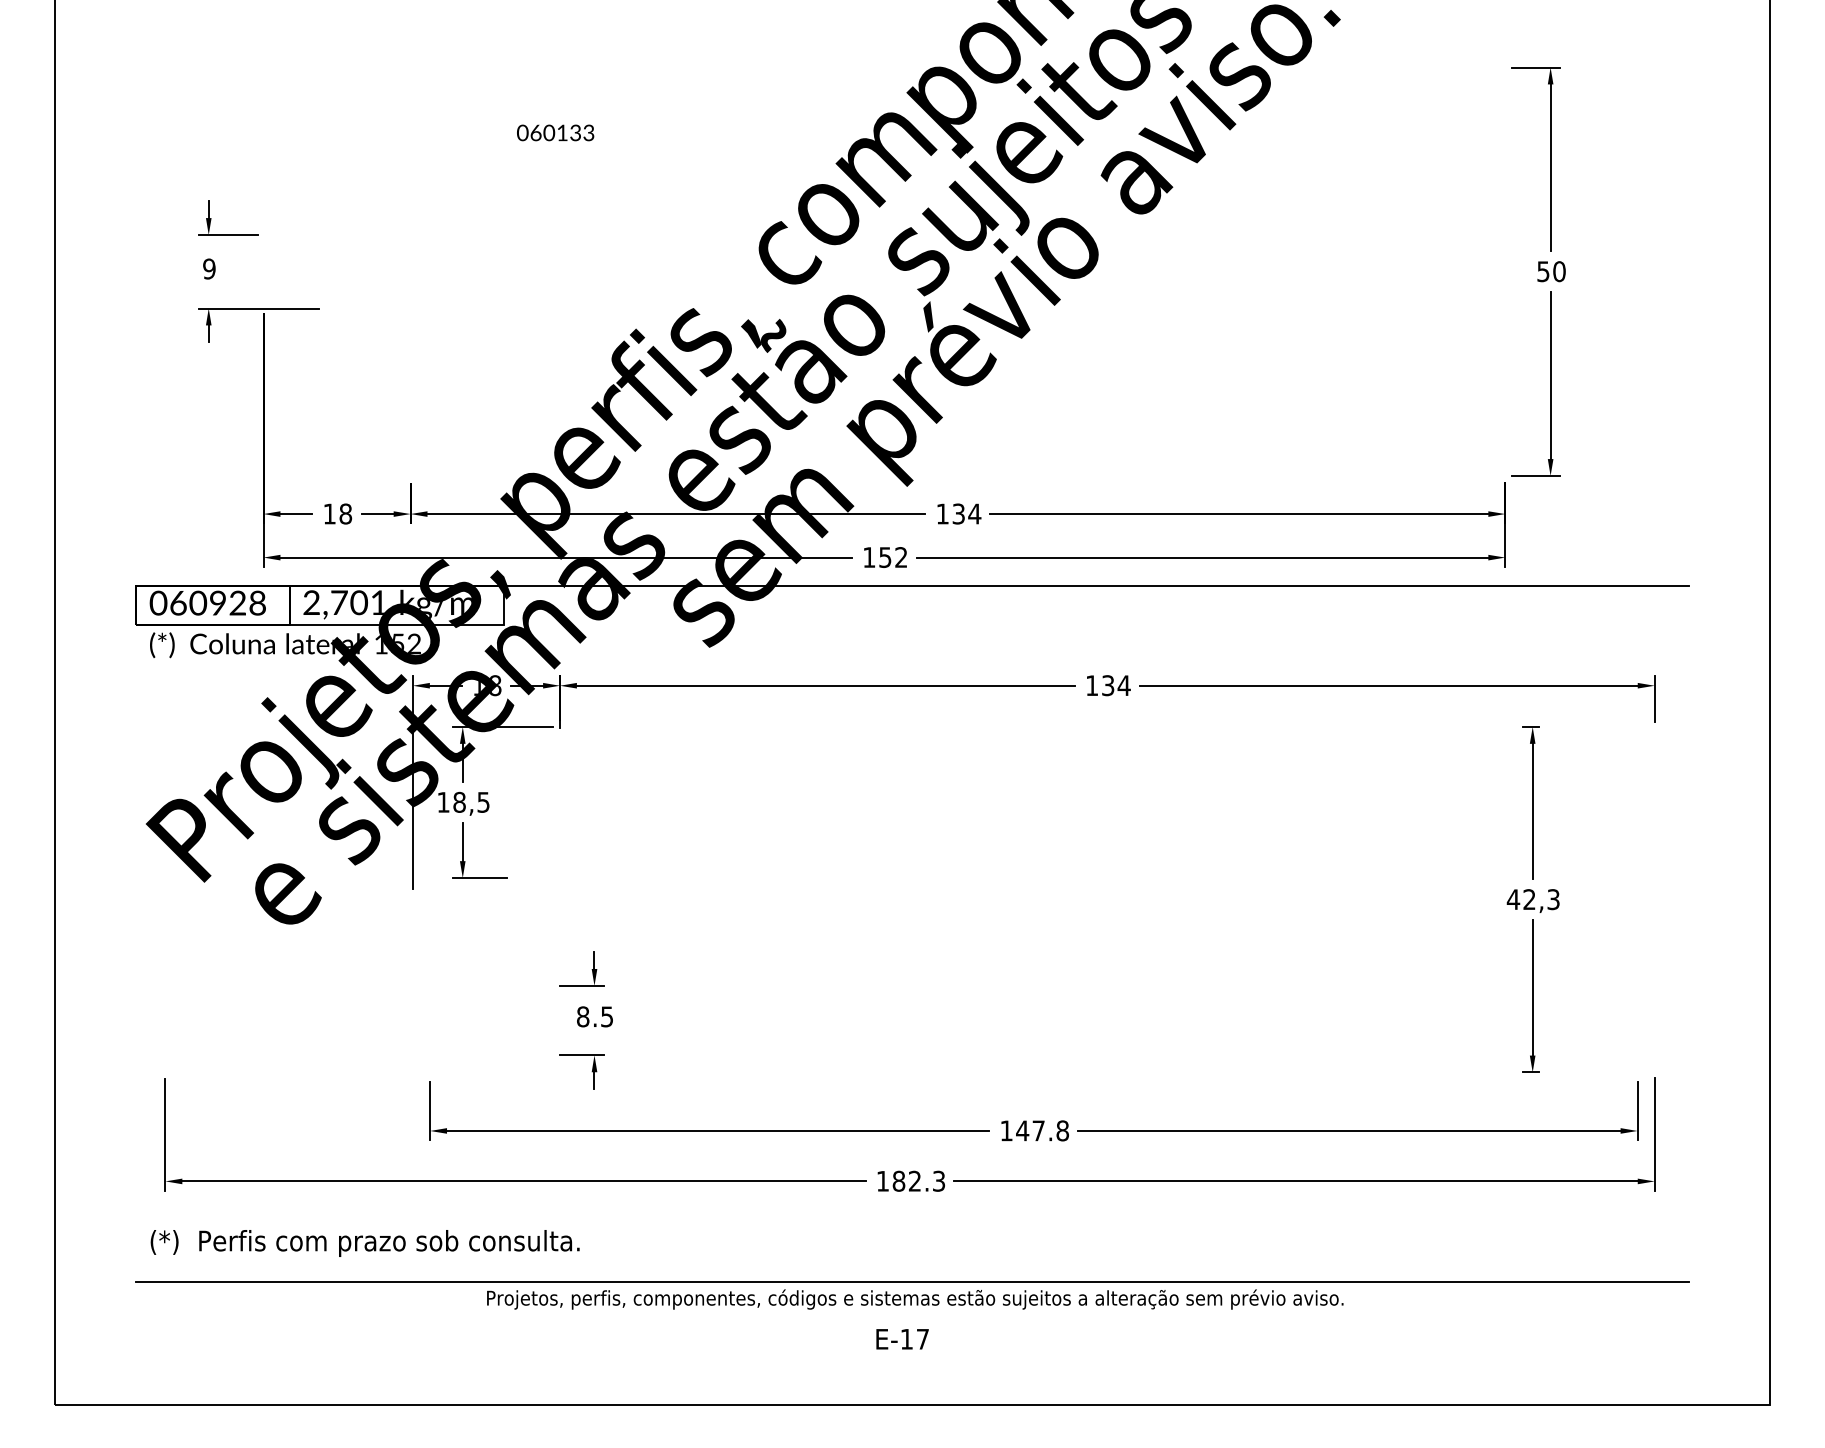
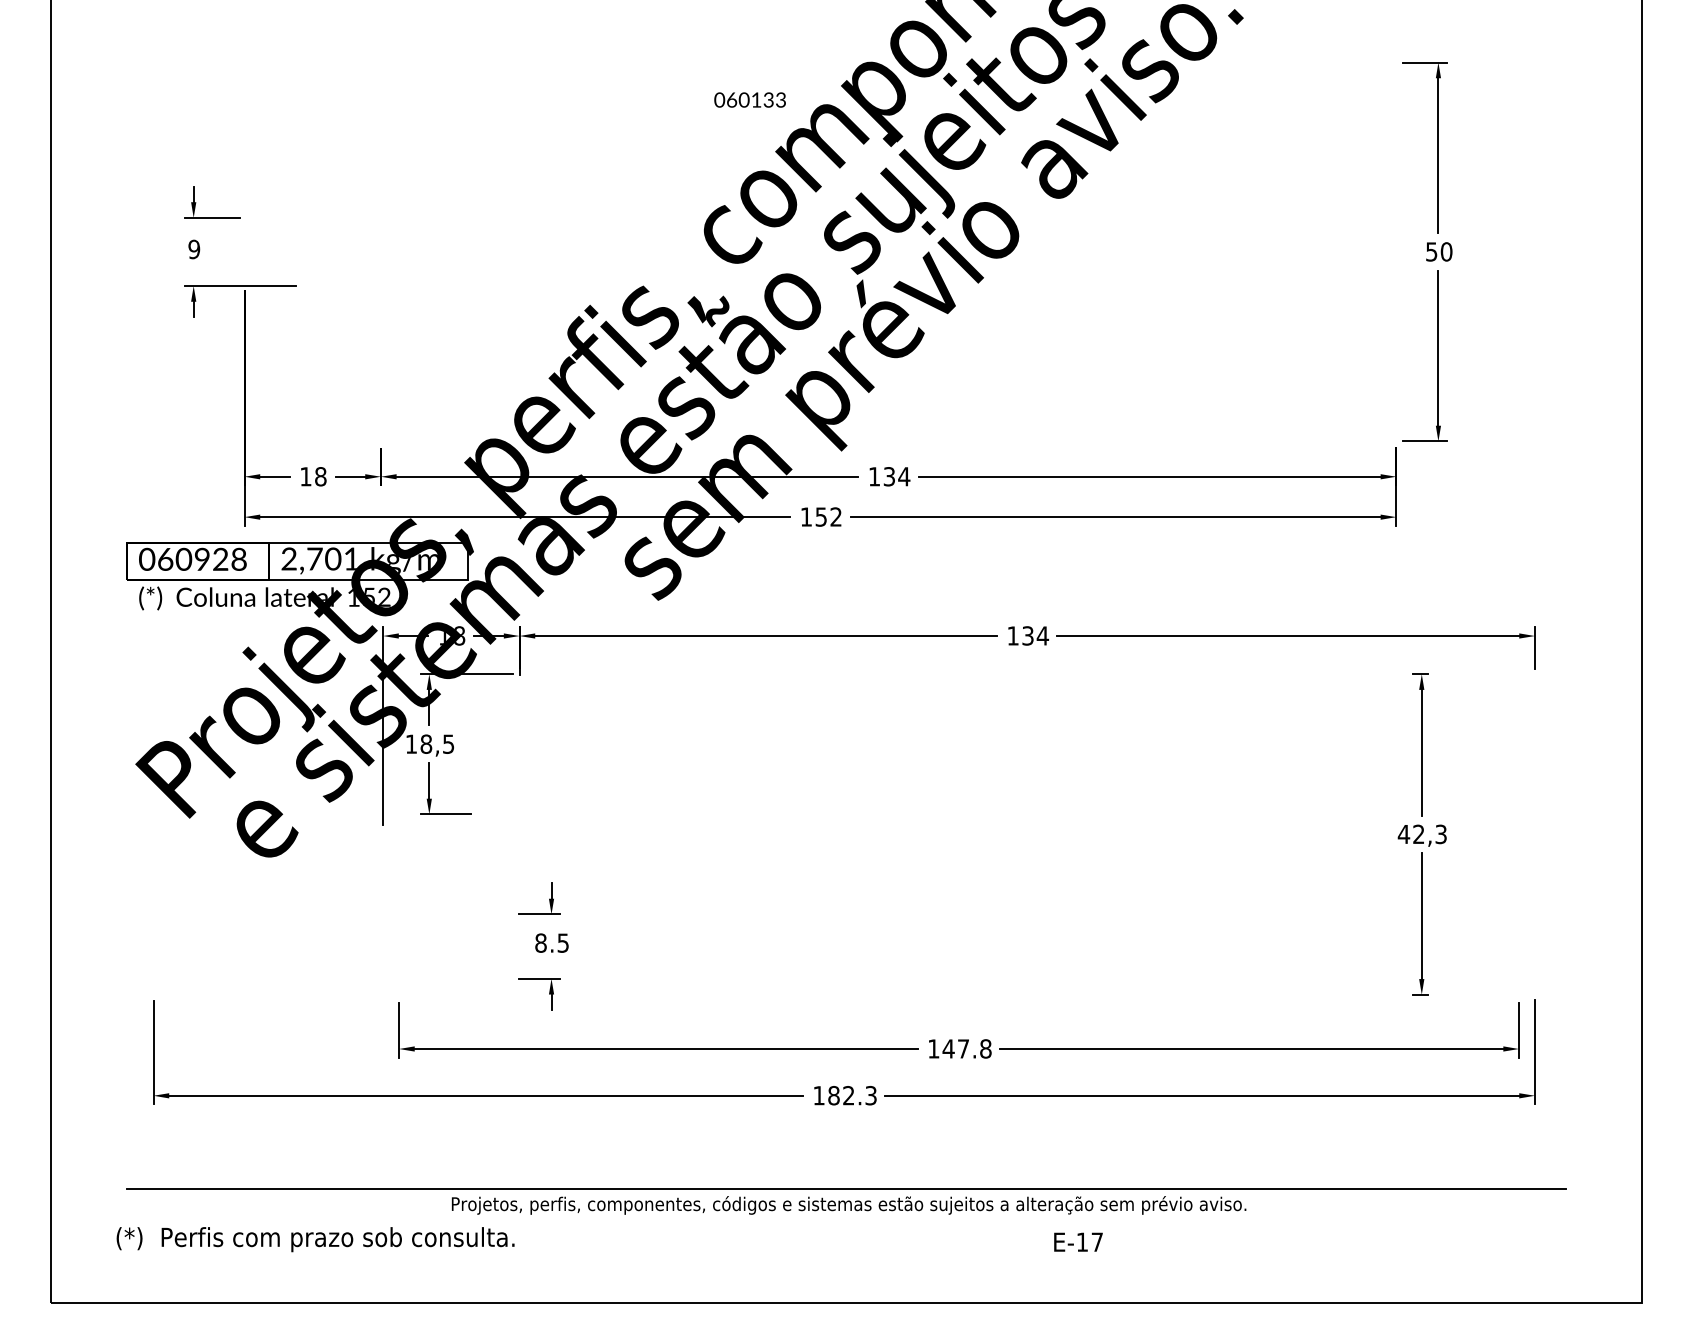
text: (555, 132) -> (750, 99), moved
line: (912, 585) -> (846, 543), removed
text: (364, 1243) -> (314, 1239), moved
text: (902, 1339) -> (1078, 1242), moved

